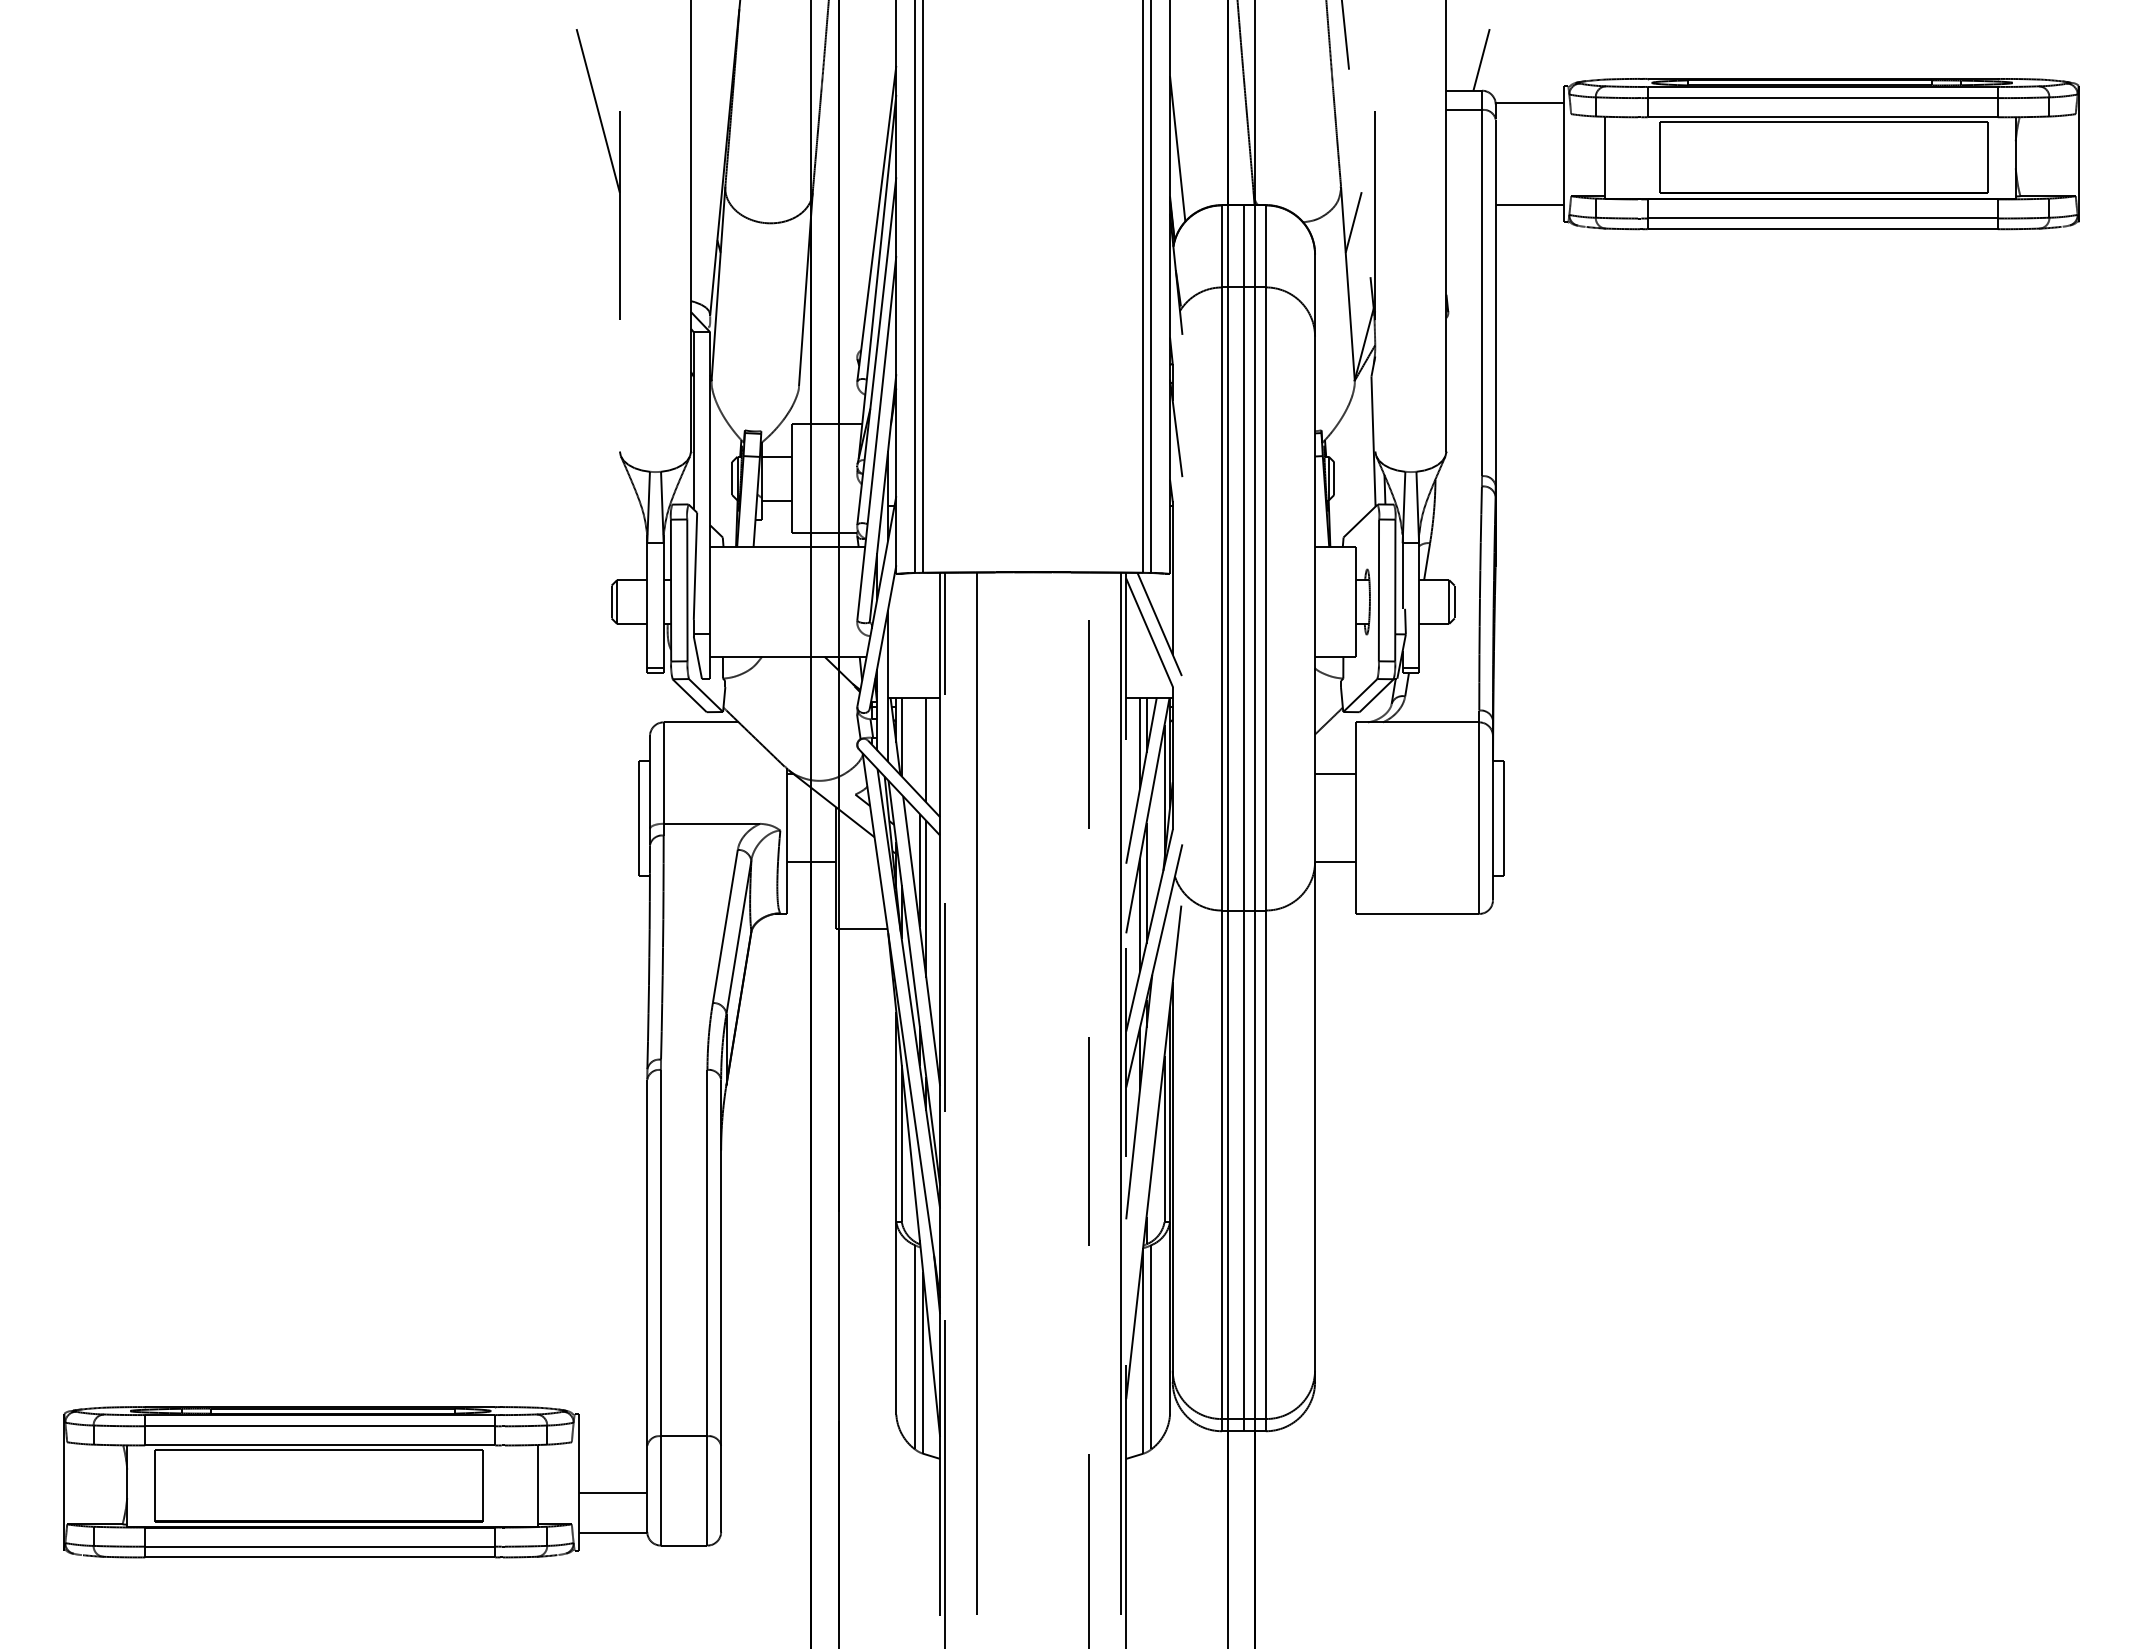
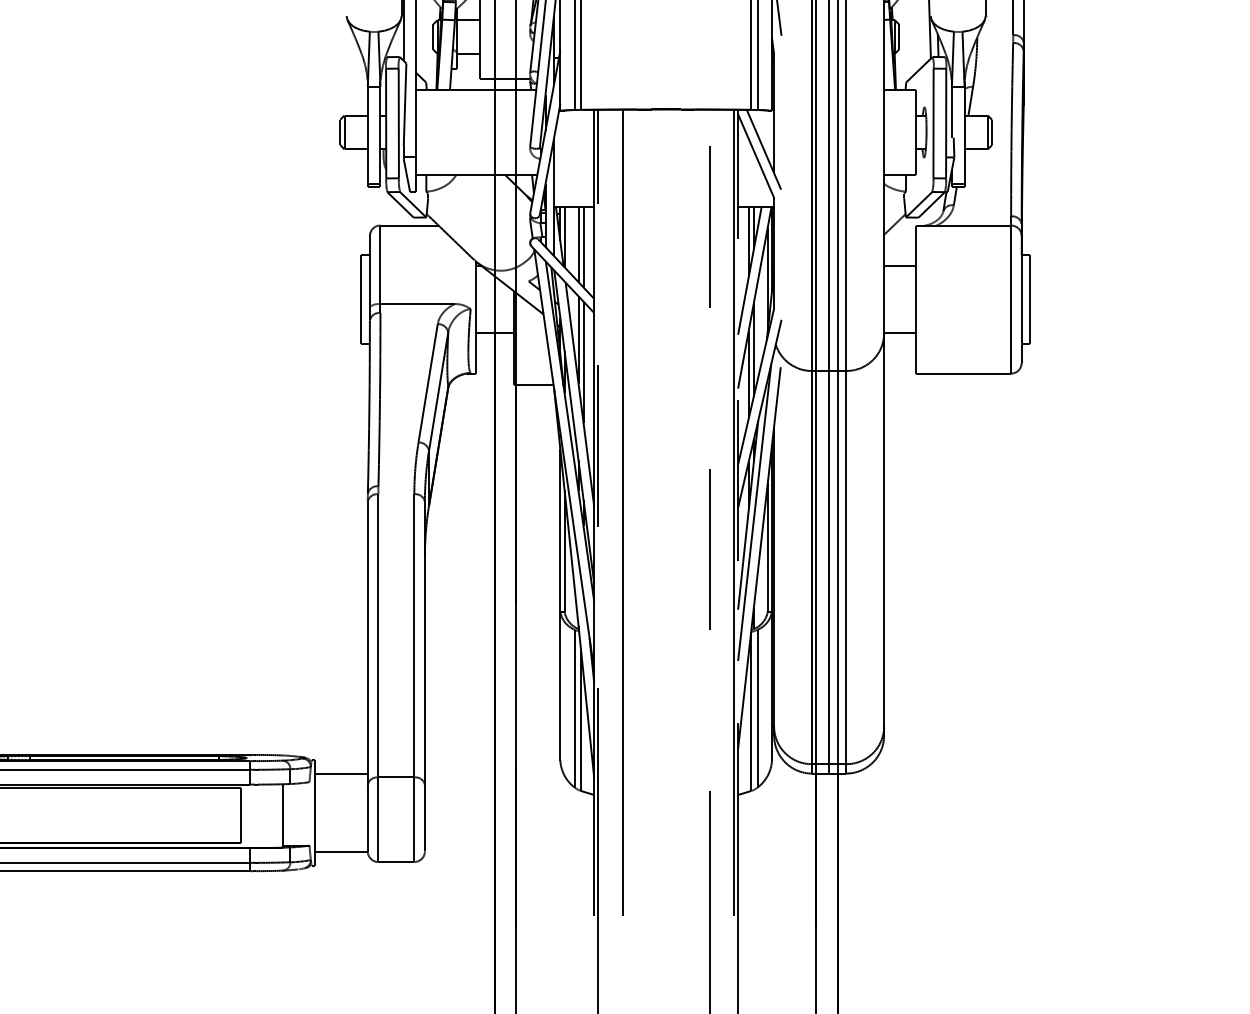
line: (919, 746) -> (578, 244), added
line: (1147, 1093) -> (754, 512), added
line: (612, 1492) -> (340, 773), moved

